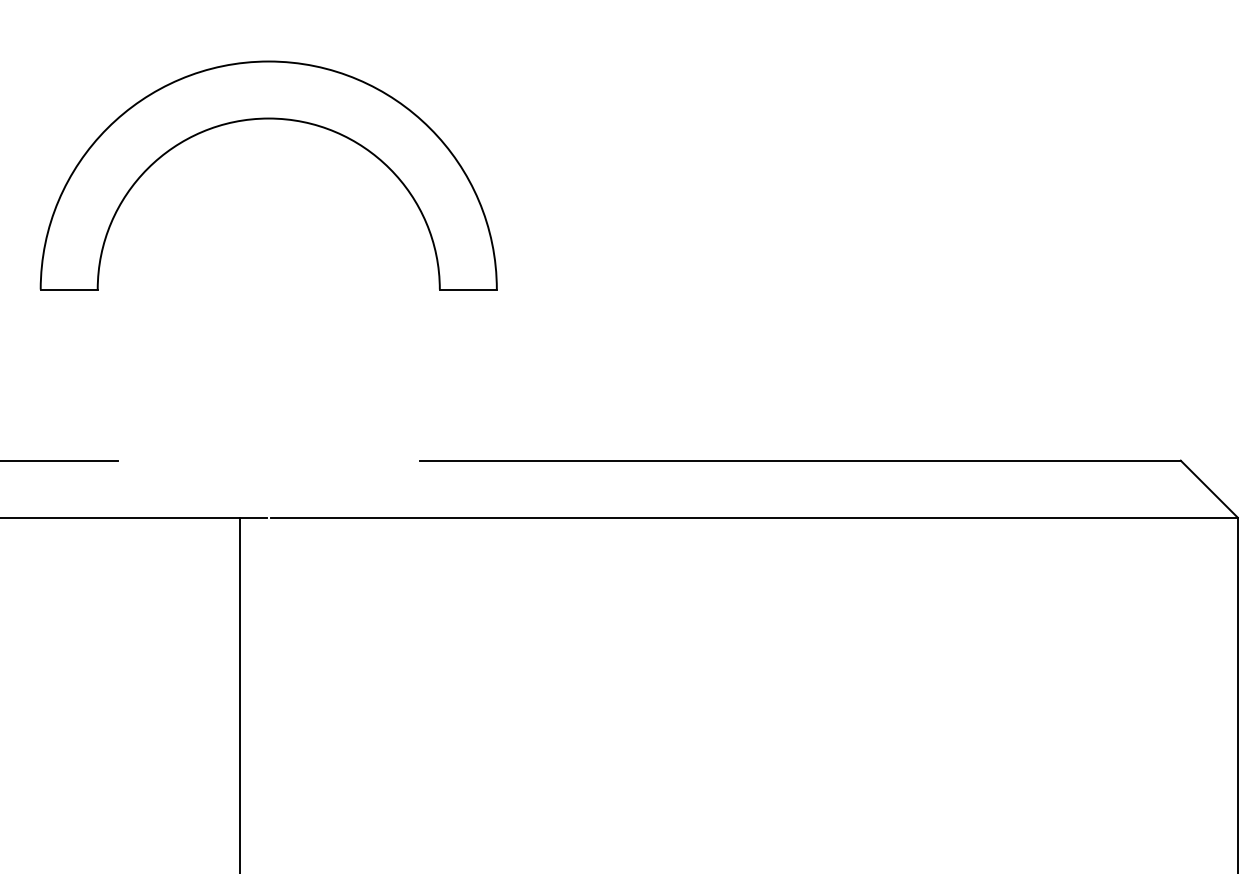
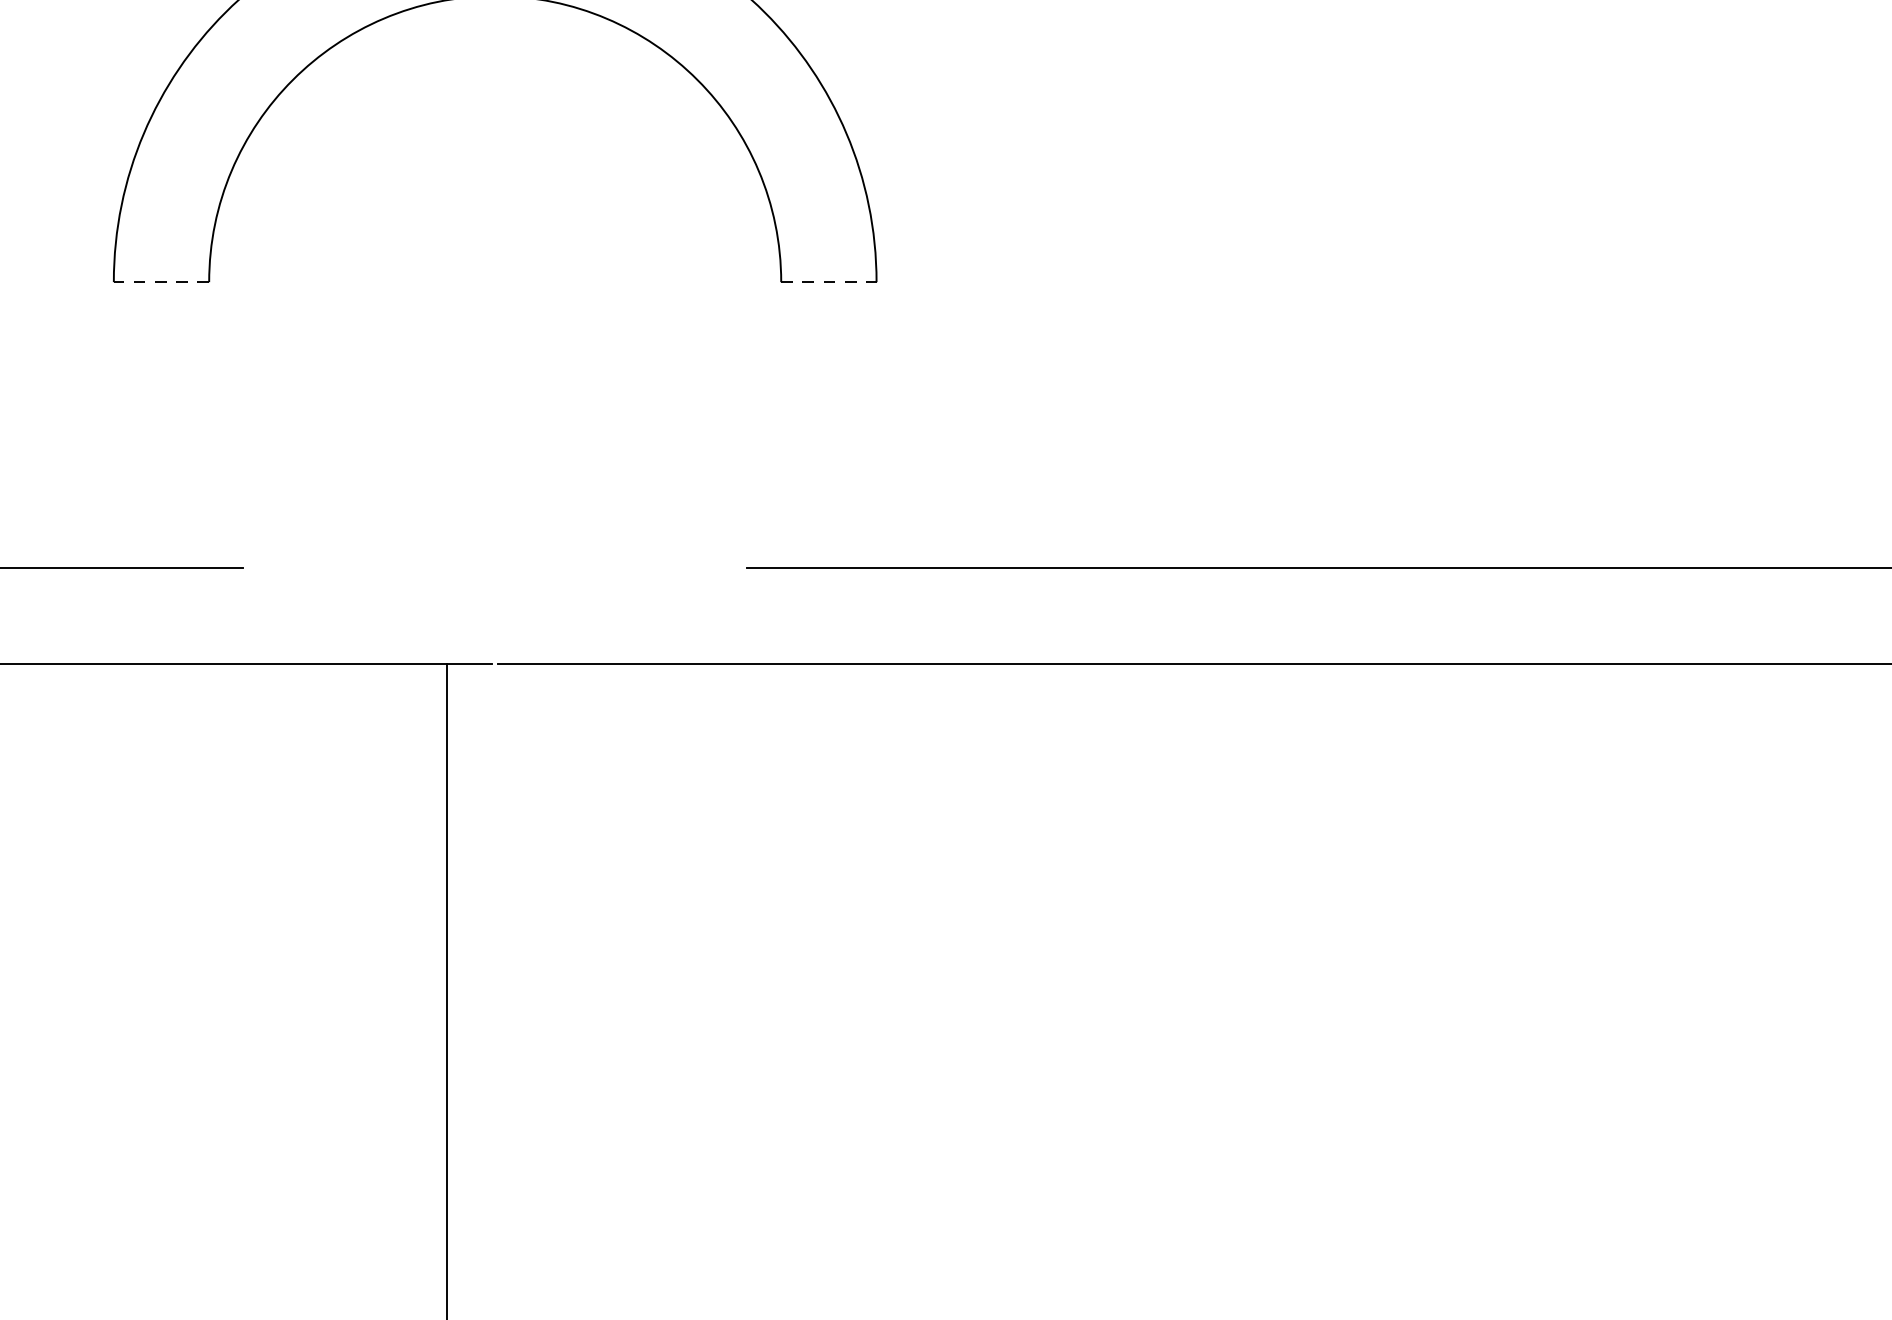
line: (69, 289) -> (161, 281), solid -> dashed
line: (468, 289) -> (829, 281), solid -> dashed

